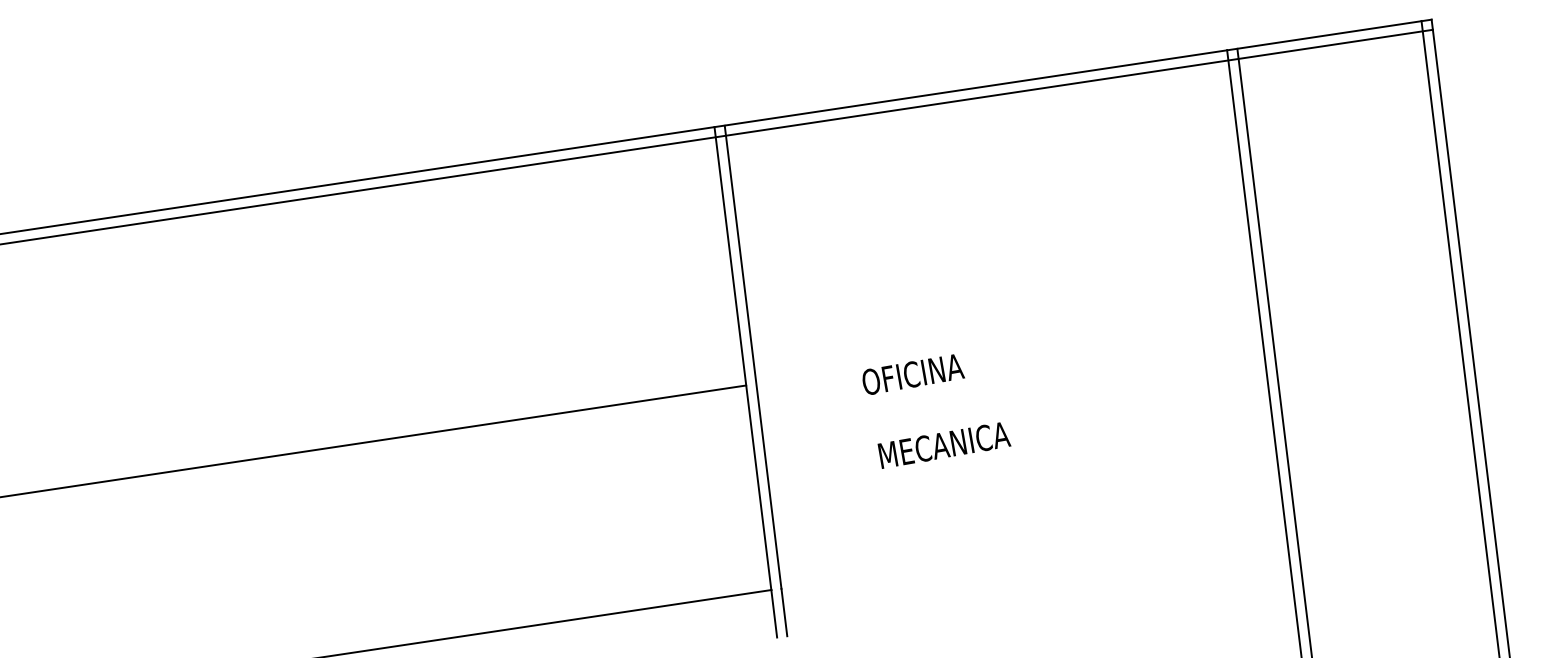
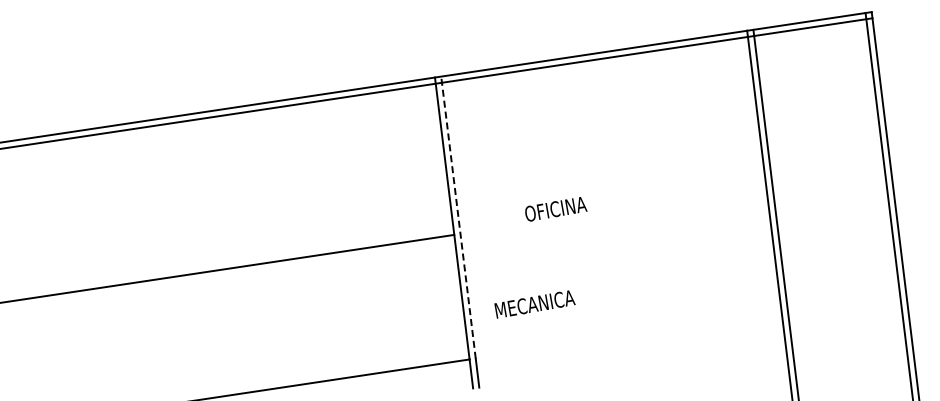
line: (753, 356) -> (458, 217), solid -> dashed
text: (914, 374) -> (556, 209), moved
text: (943, 445) -> (534, 304), moved

